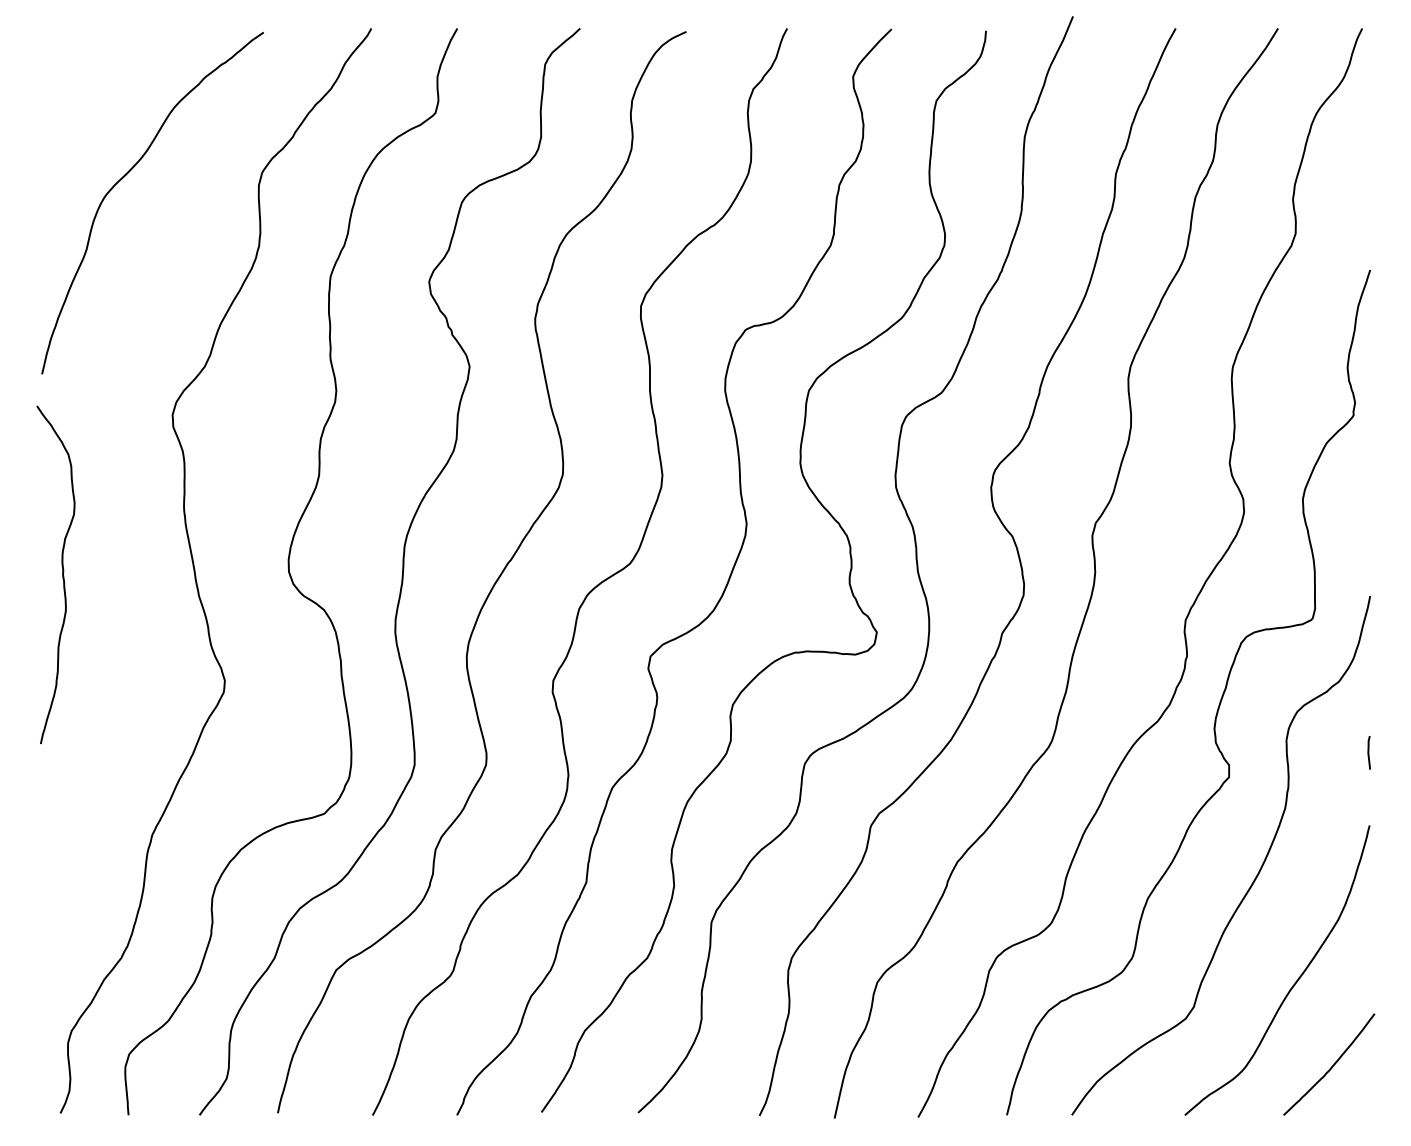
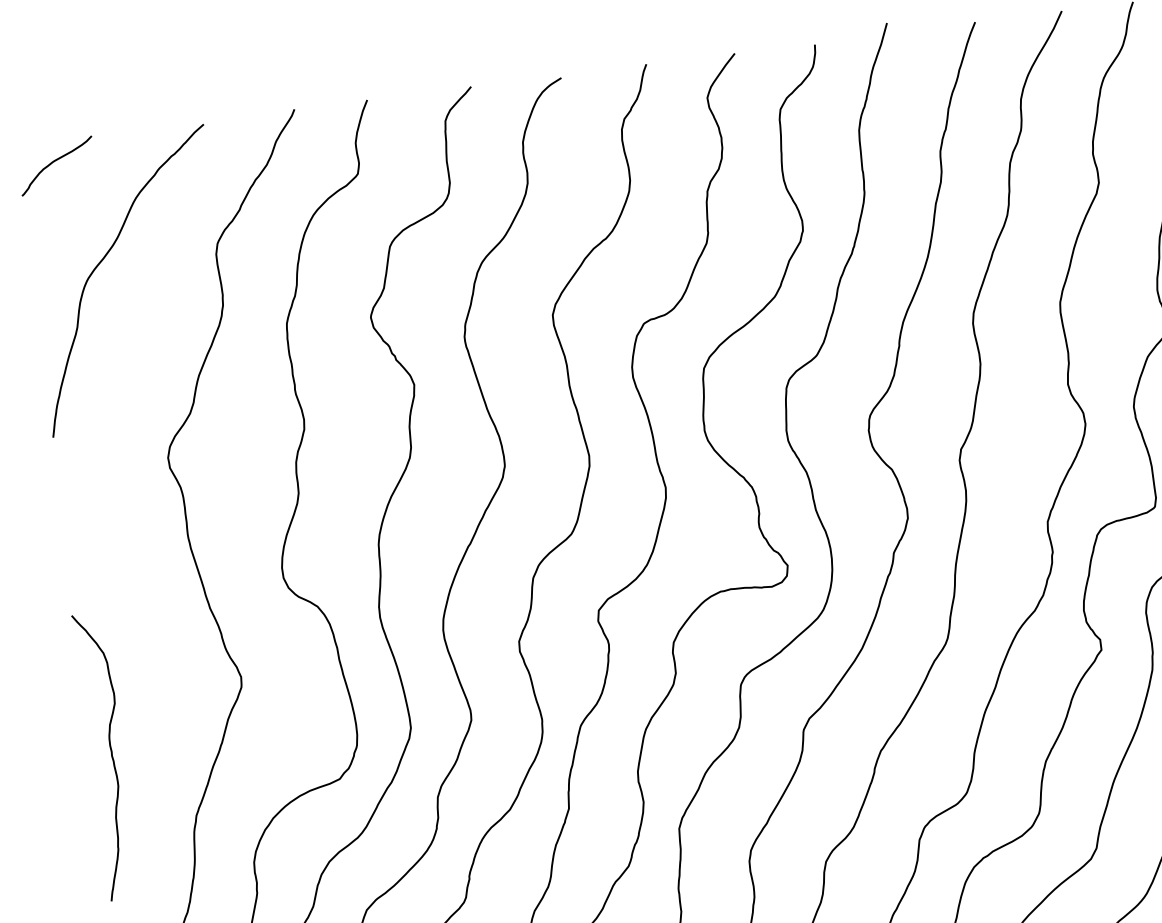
curve: (86, 53) -> (56, 161), added
curve: (62, 574) -> (111, 755), moved

